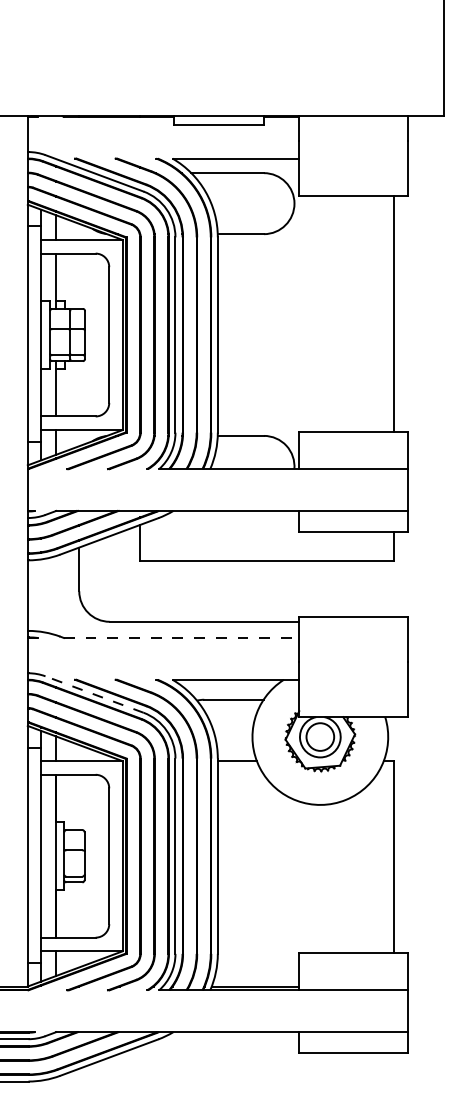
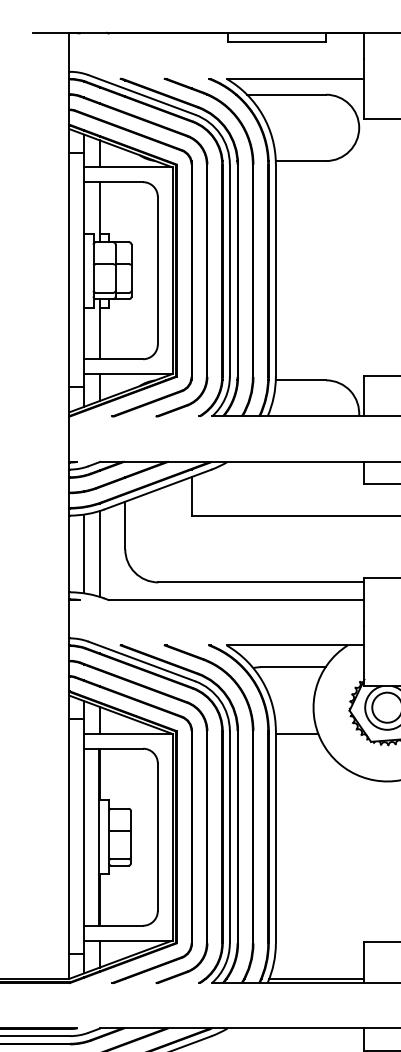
line: (41, 595) -> (84, 553), added
line: (55, 595) -> (99, 553), added
line: (181, 637) -> (236, 599), dashed -> solid
line: (94, 694) -> (141, 661), dashed -> solid

